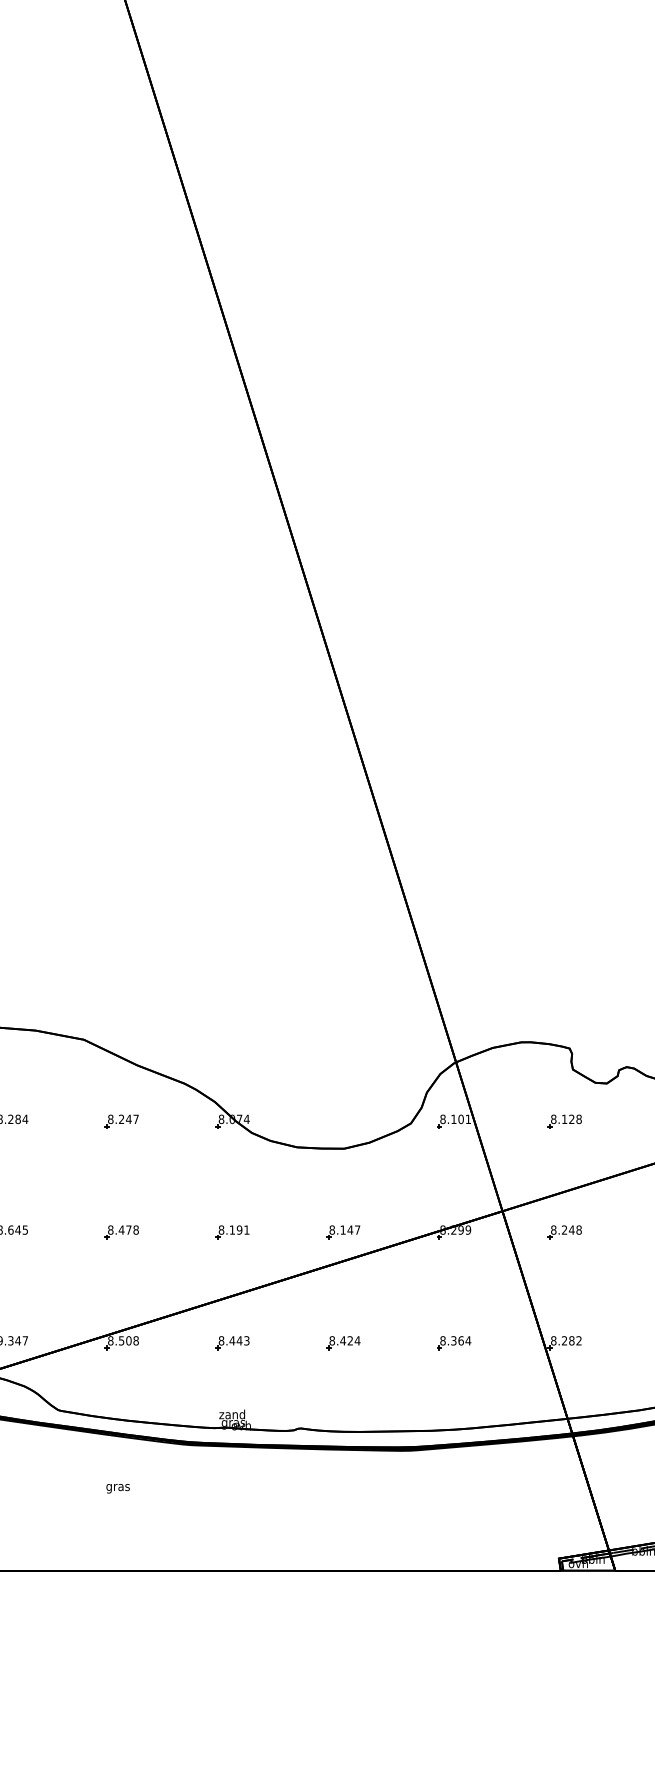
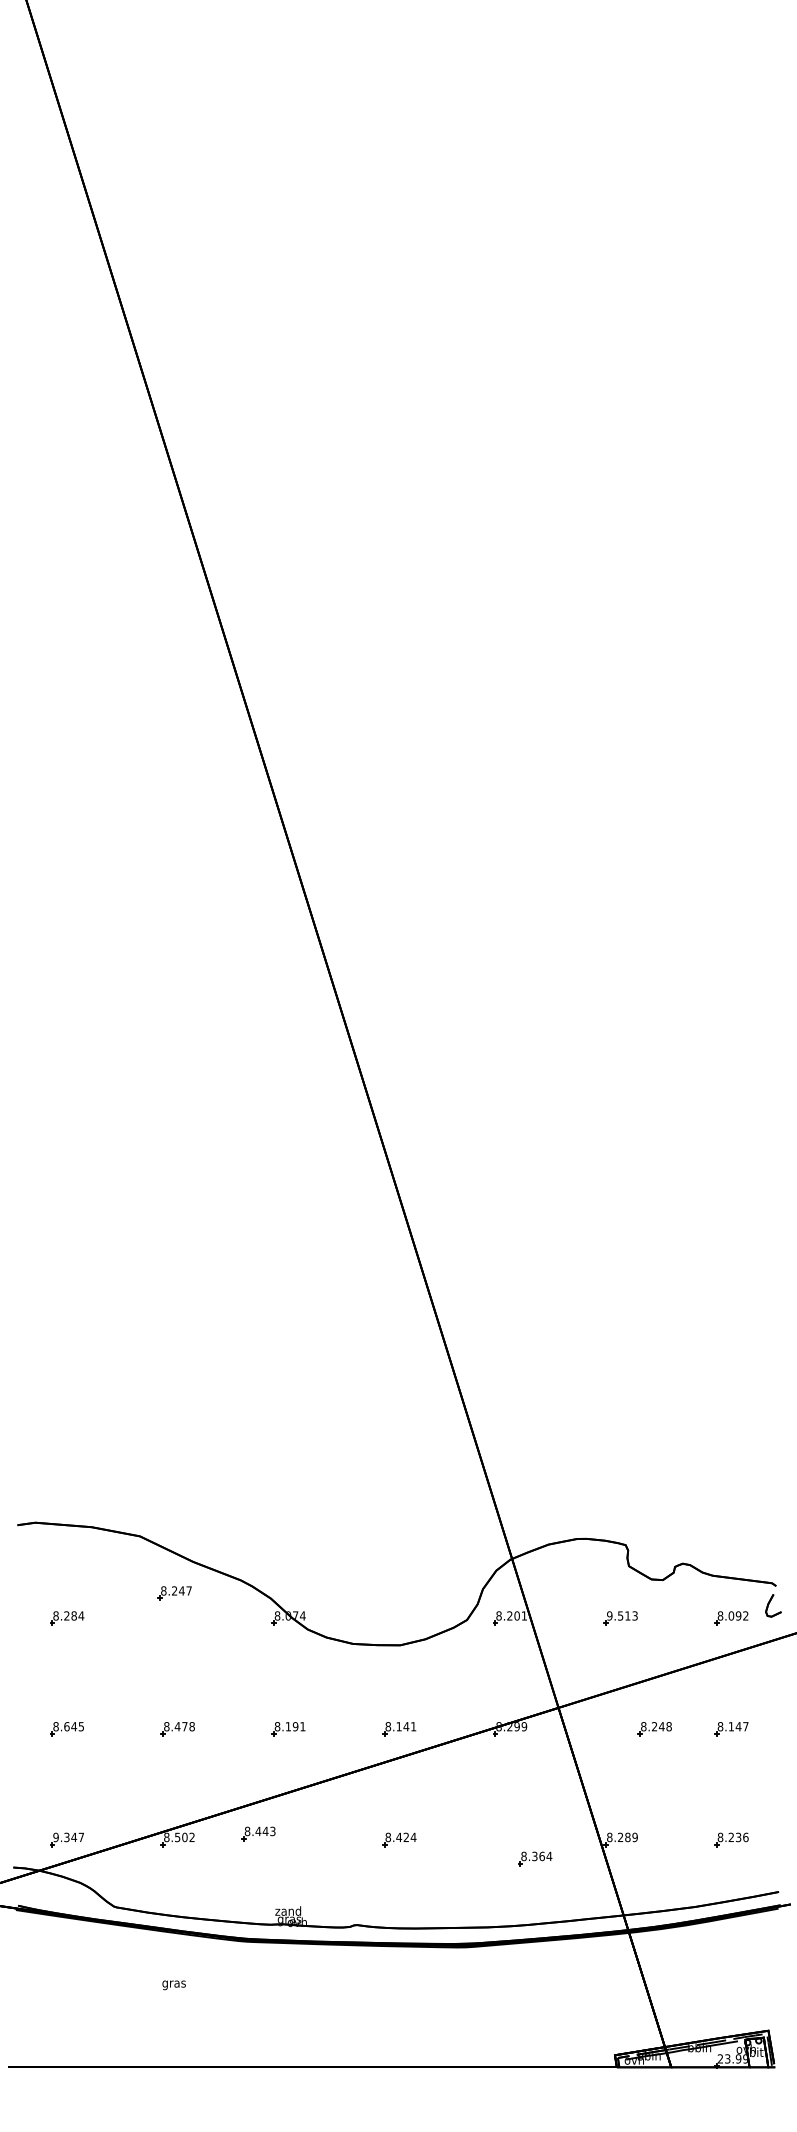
text: (453, 1118) -> (509, 1615), 8.101 -> 8.201
text: (566, 1118) -> (622, 1615), 8.128 -> 9.513
part: (121, 1121) -> (174, 1593), moved
text: (357, 1229) -> (413, 1726), 8.147 -> 8.141
part: (564, 1232) -> (654, 1729), moved
text: (135, 1340) -> (191, 1837), 8.508 -> 8.502
text: (578, 1340) -> (634, 1837), 8.282 -> 8.289
part: (232, 1342) -> (258, 1833), moved
part: (454, 1342) -> (535, 1858), moved

